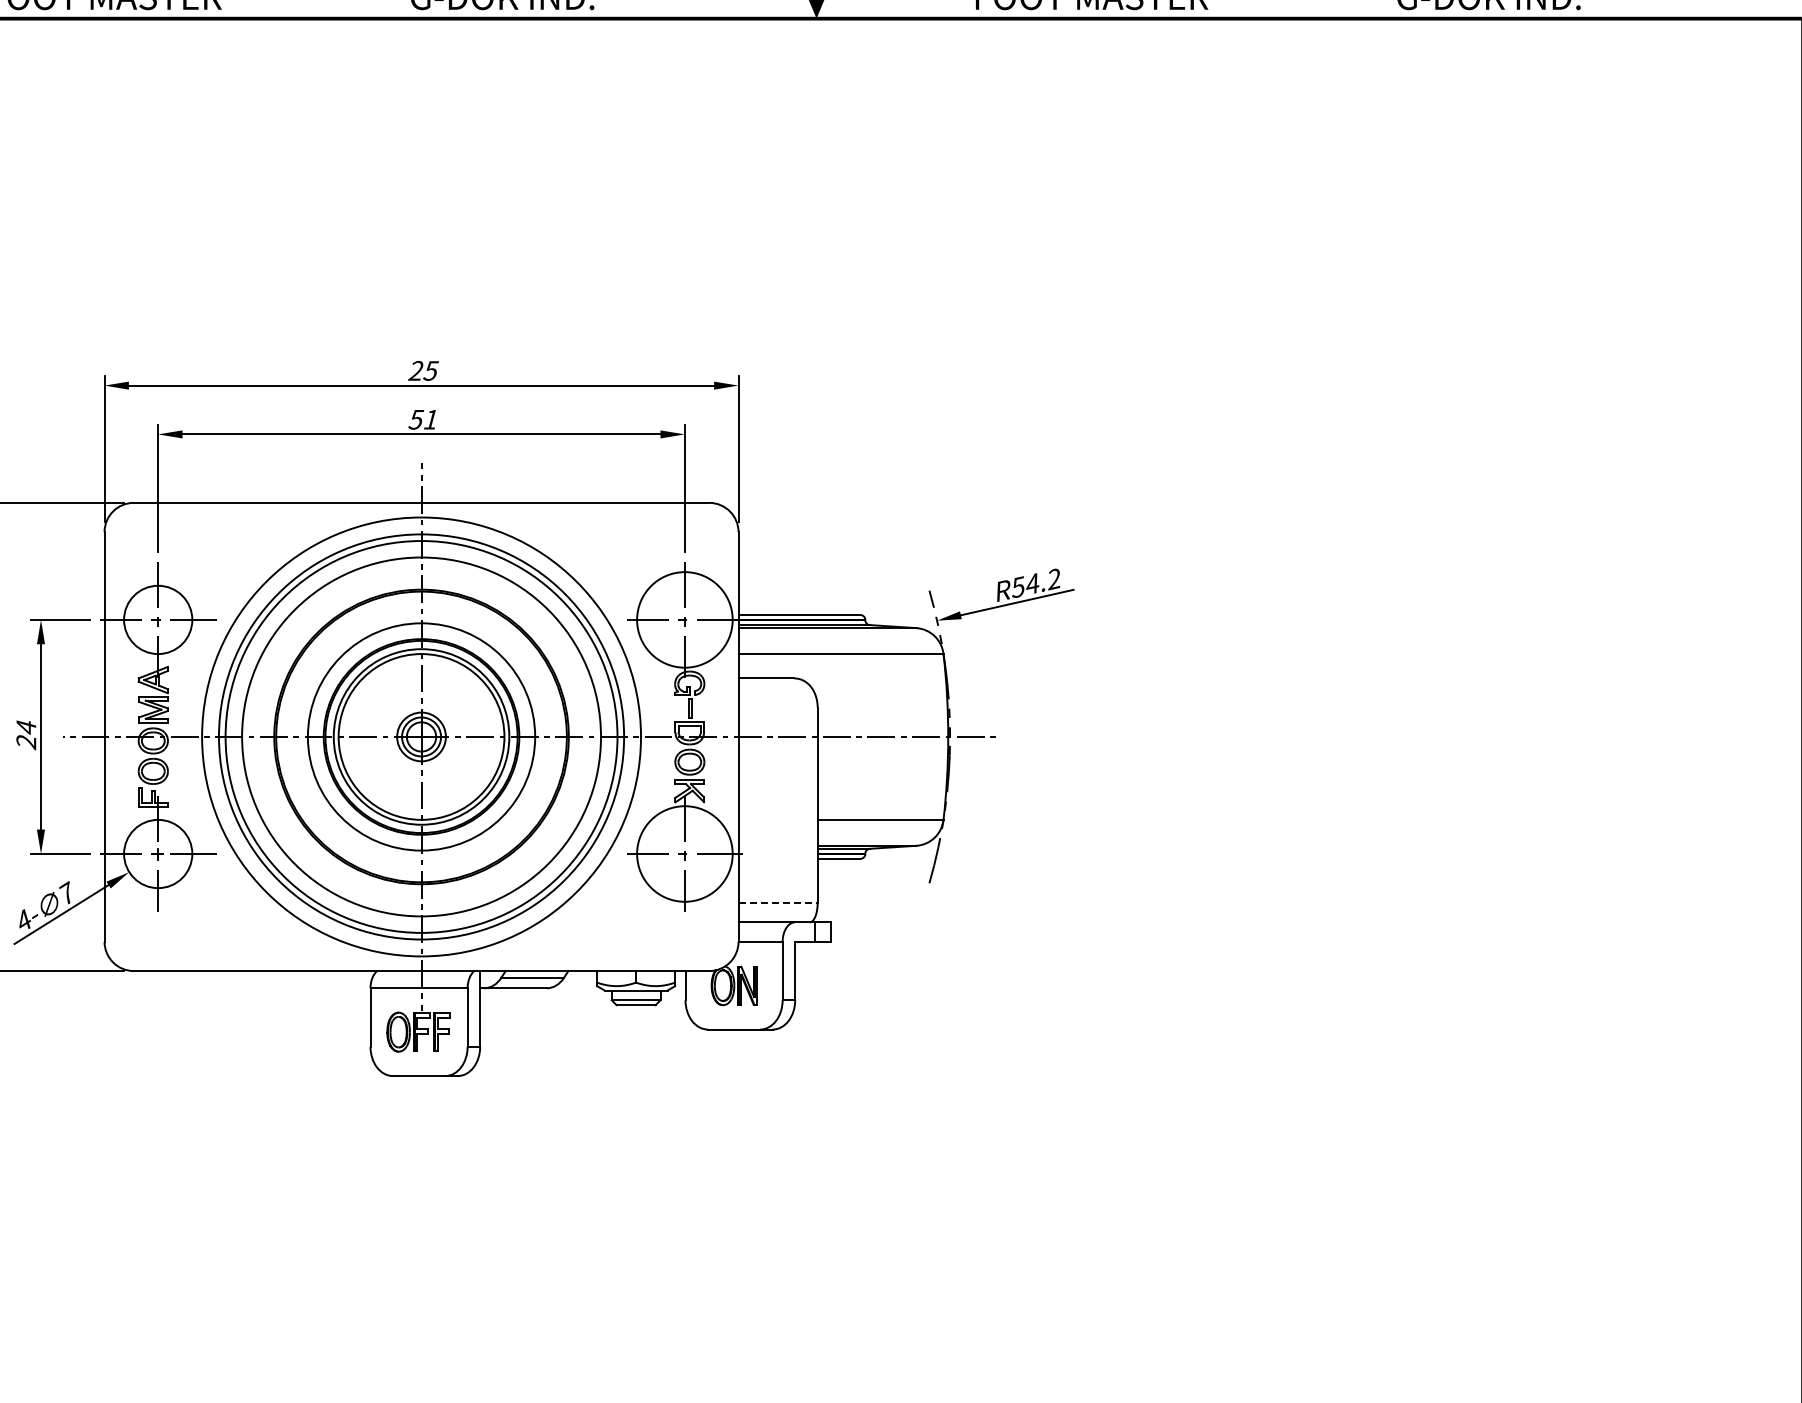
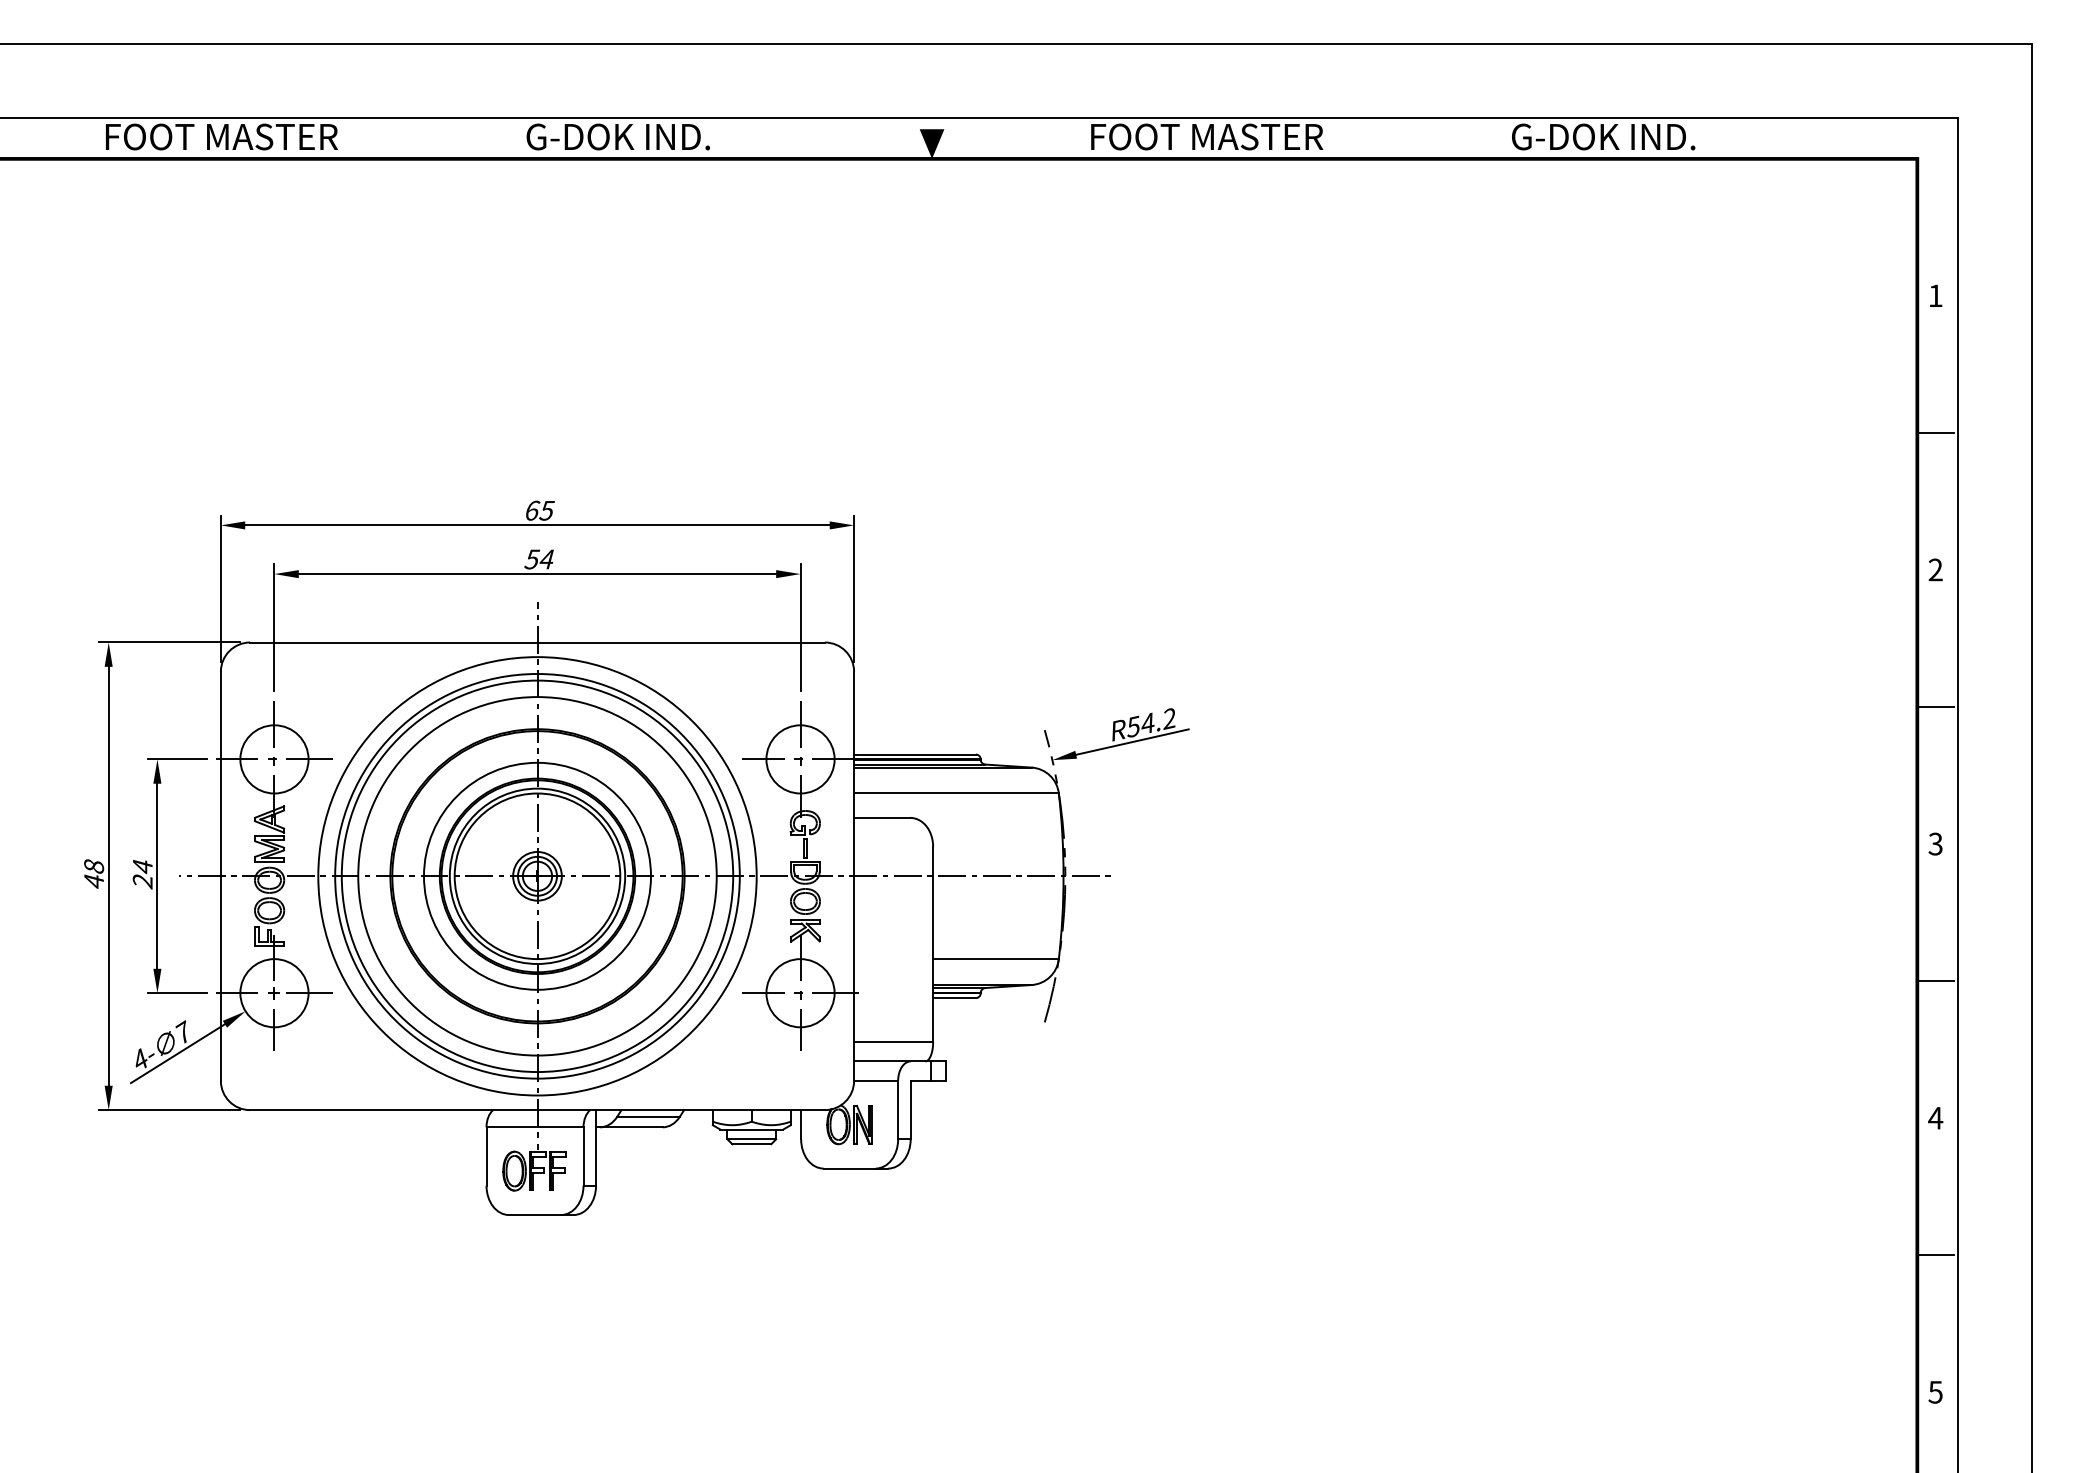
text: (416, 370) -> (532, 510), 25 -> 65
text: (430, 419) -> (546, 559), 51 -> 54
circle: (684, 620) -> (800, 759), size x0.71
circle: (684, 854) -> (800, 993), size x0.71
line: (777, 902) -> (893, 1041), dashed -> solid

